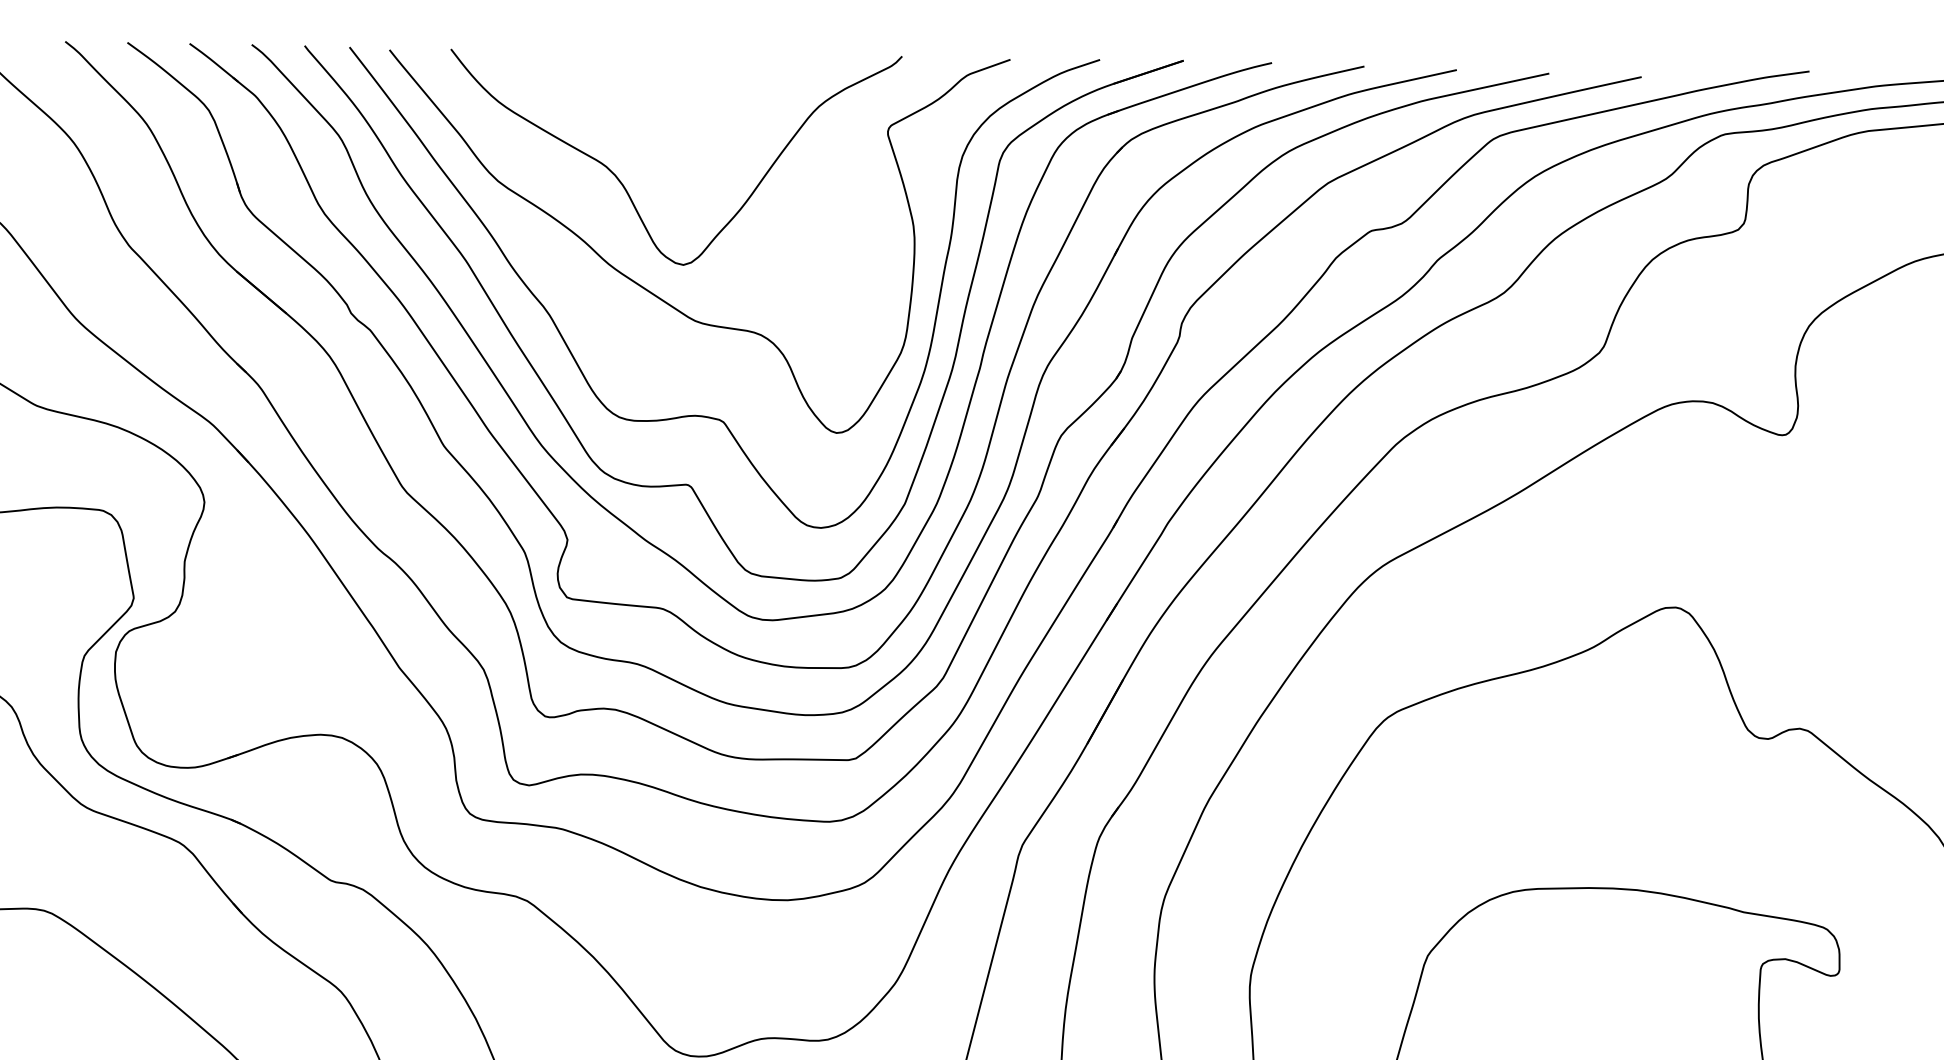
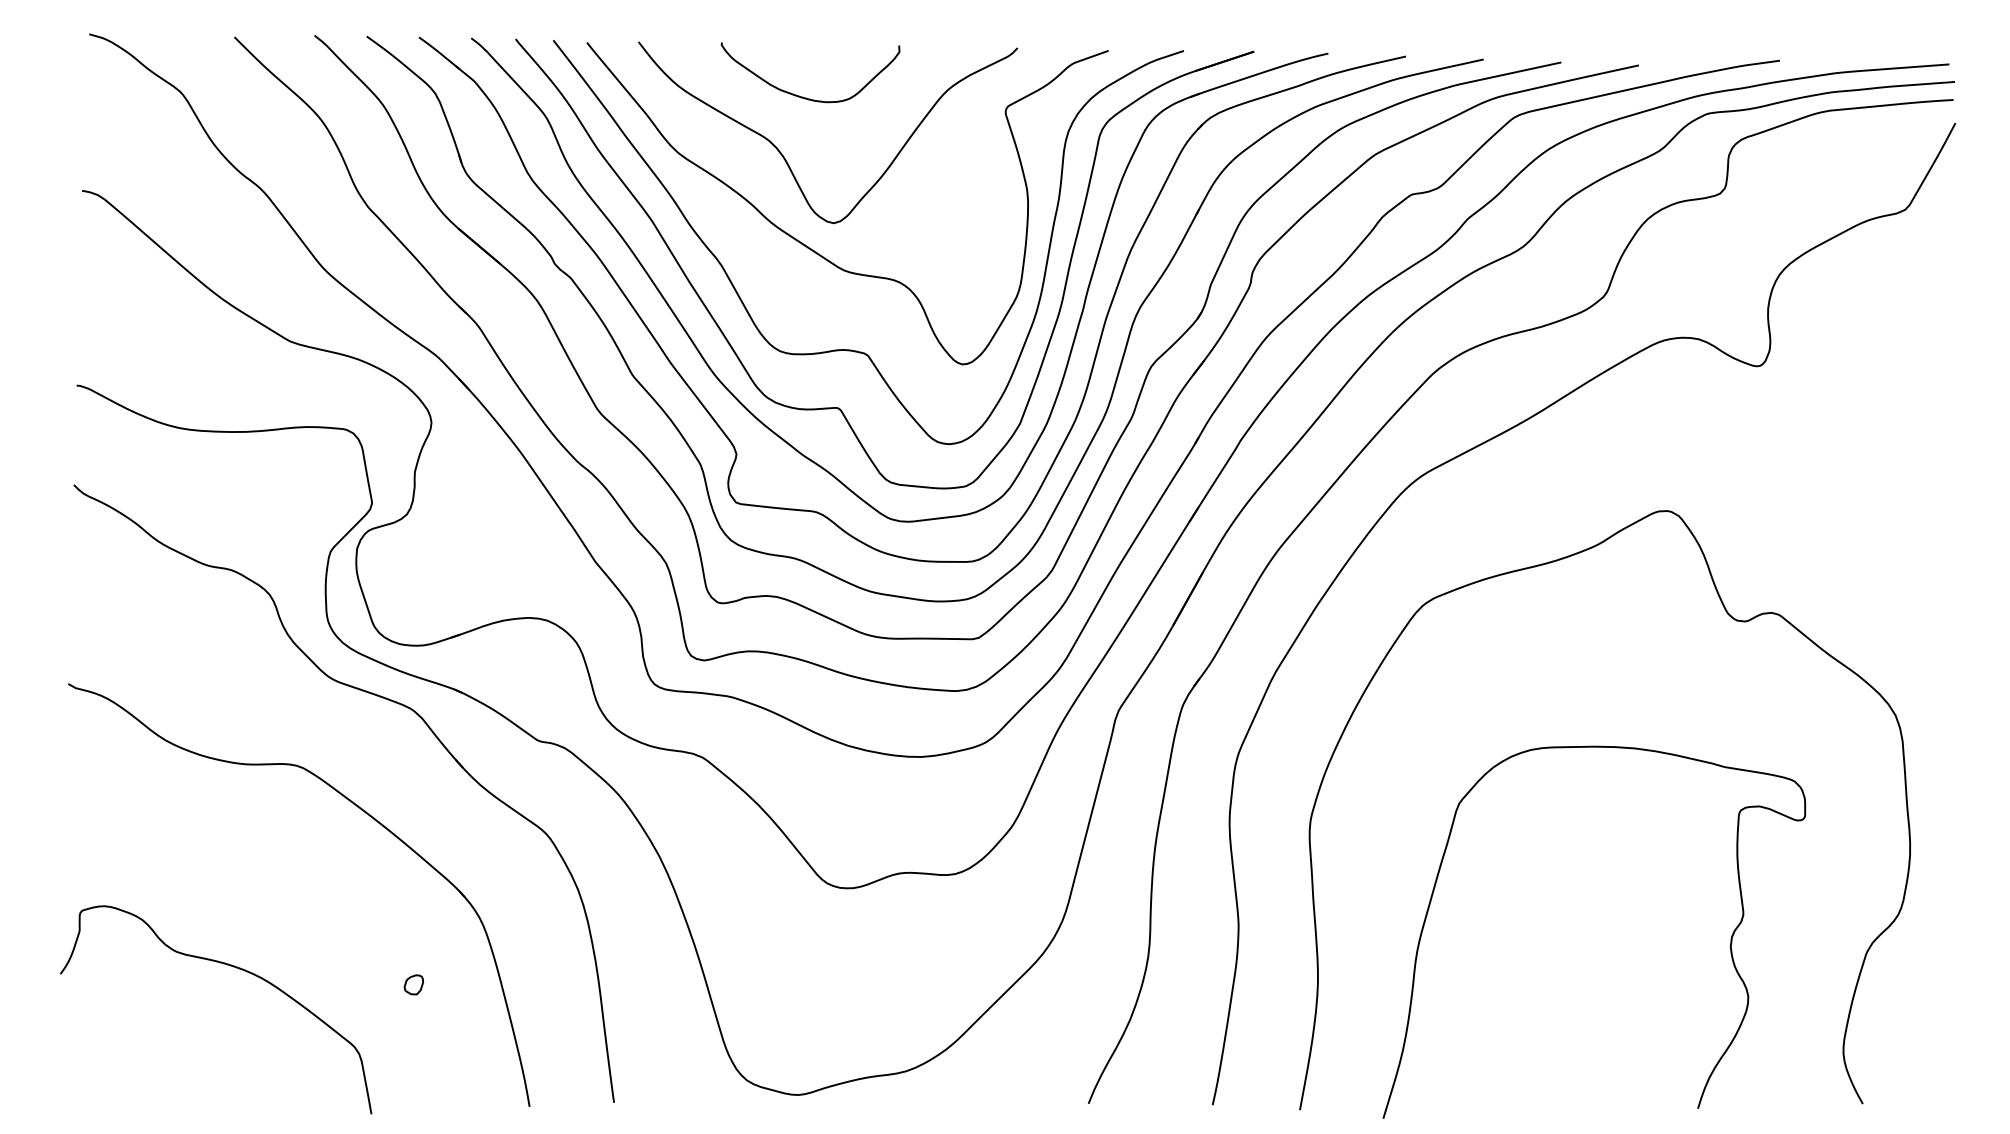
curve: (646, 114) -> (802, 96), added

